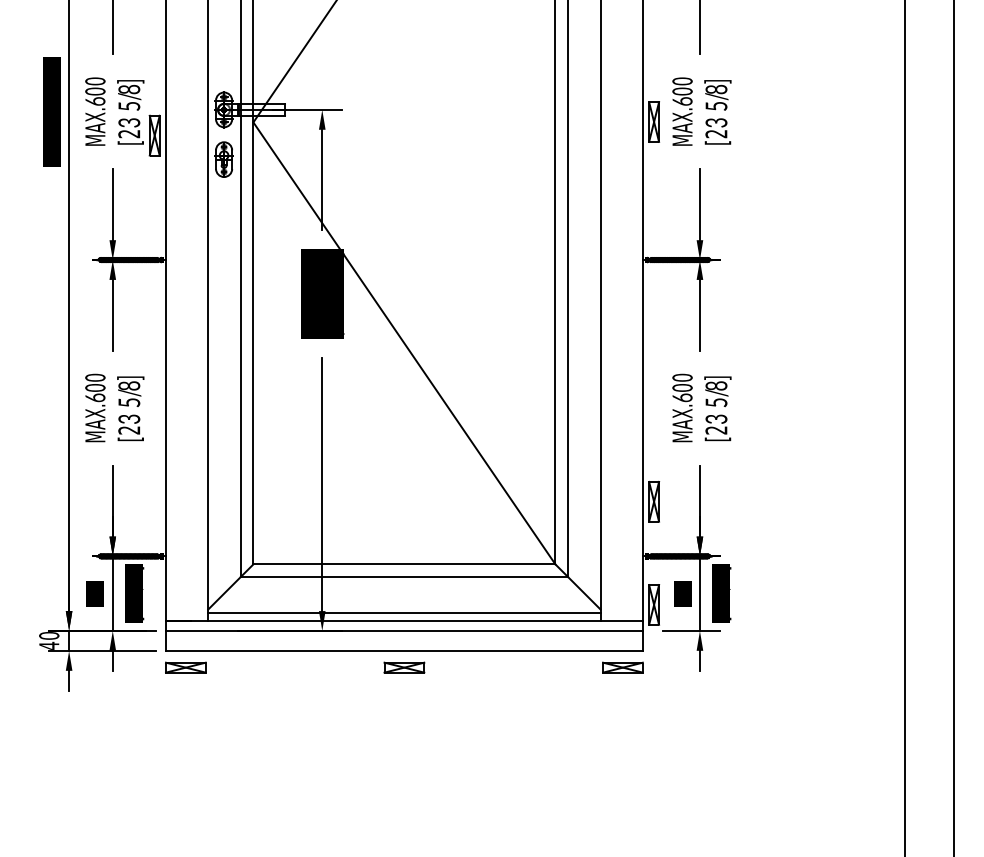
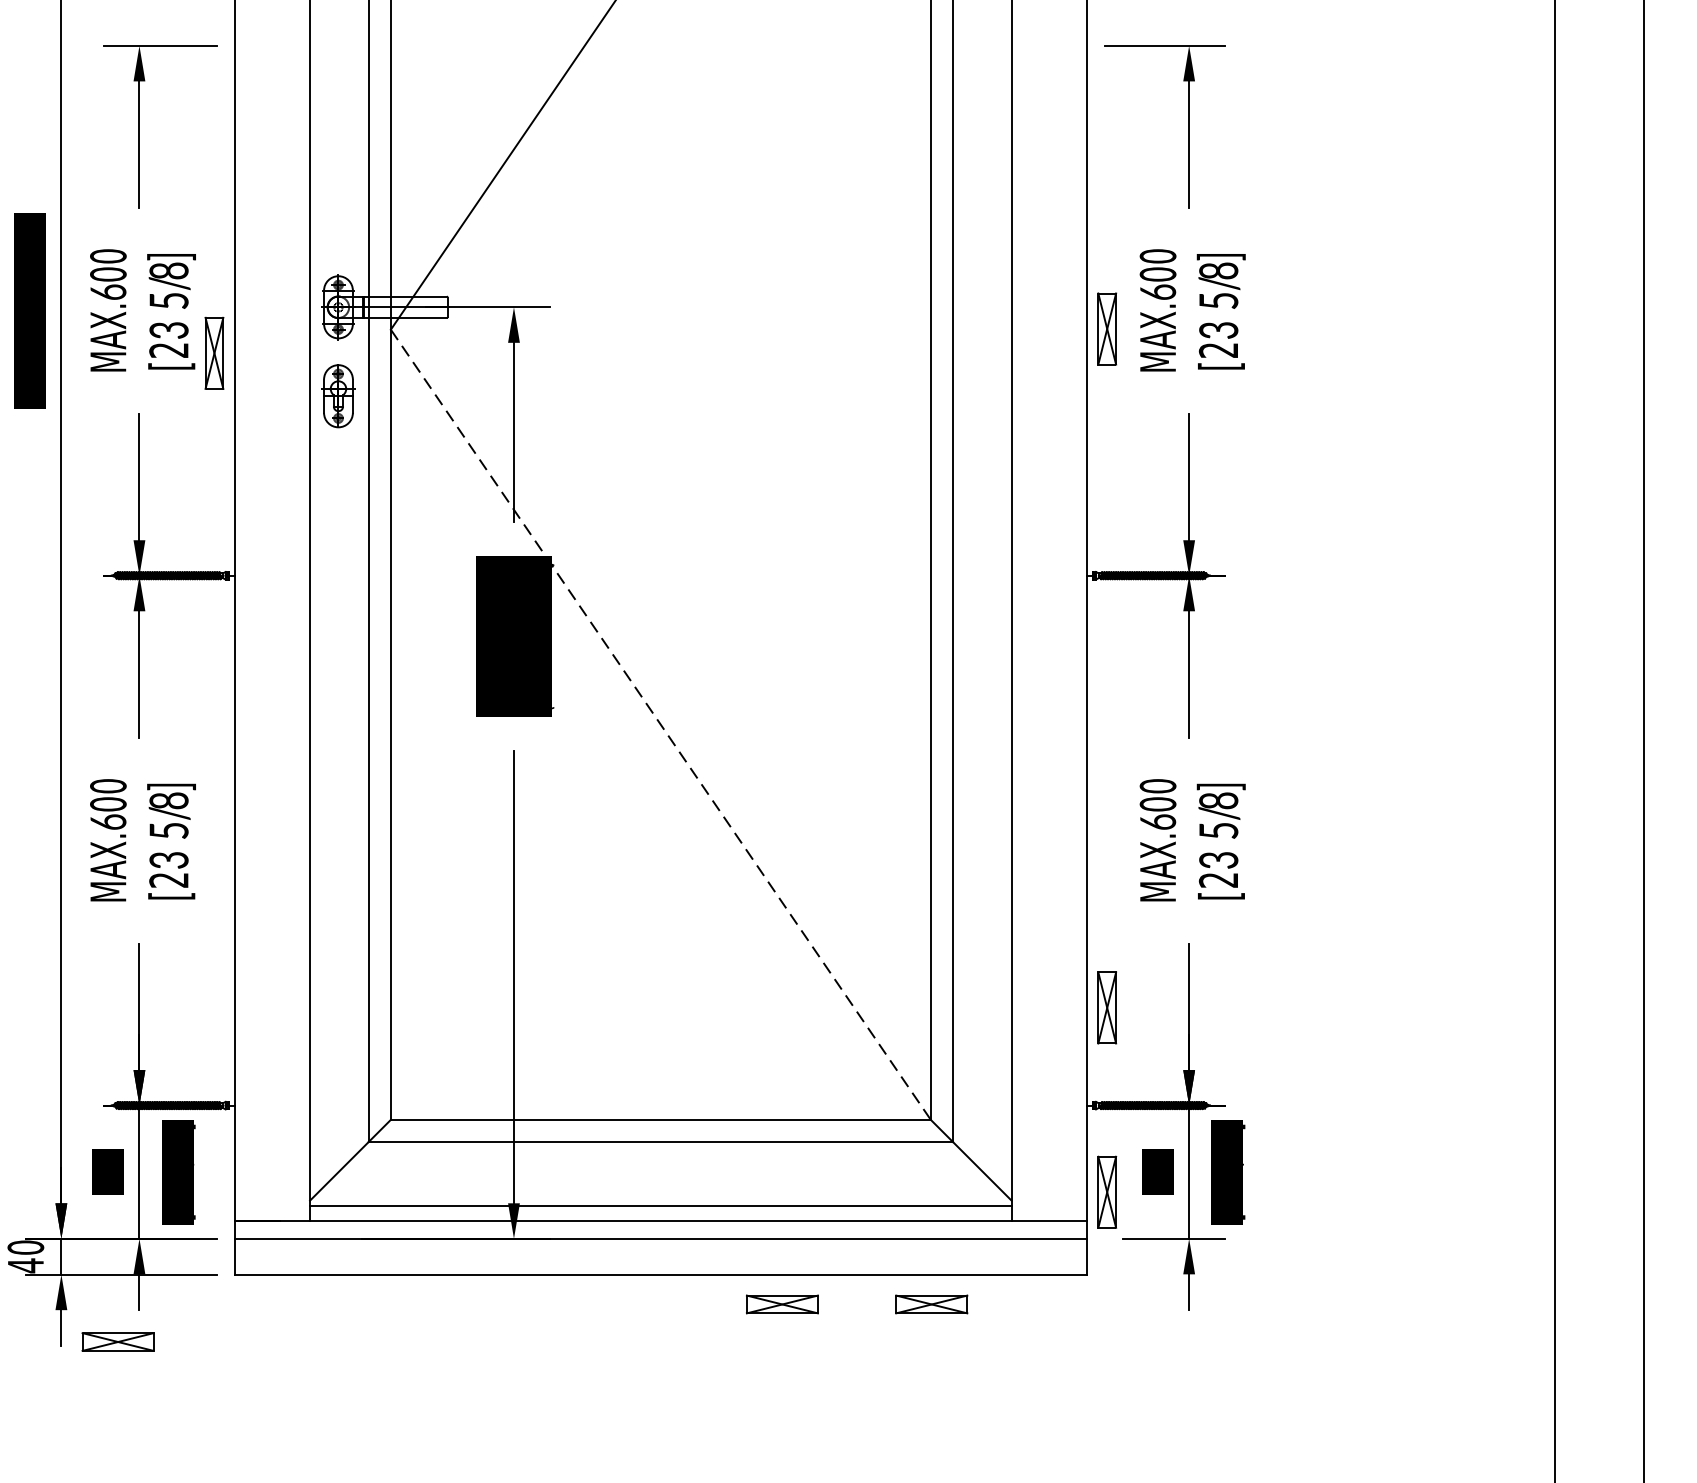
line: (404, 343) -> (660, 724), solid -> dashed
part: (185, 667) -> (117, 1341), moved
part: (404, 667) -> (782, 1304), moved
part: (622, 667) -> (930, 1304), moved

